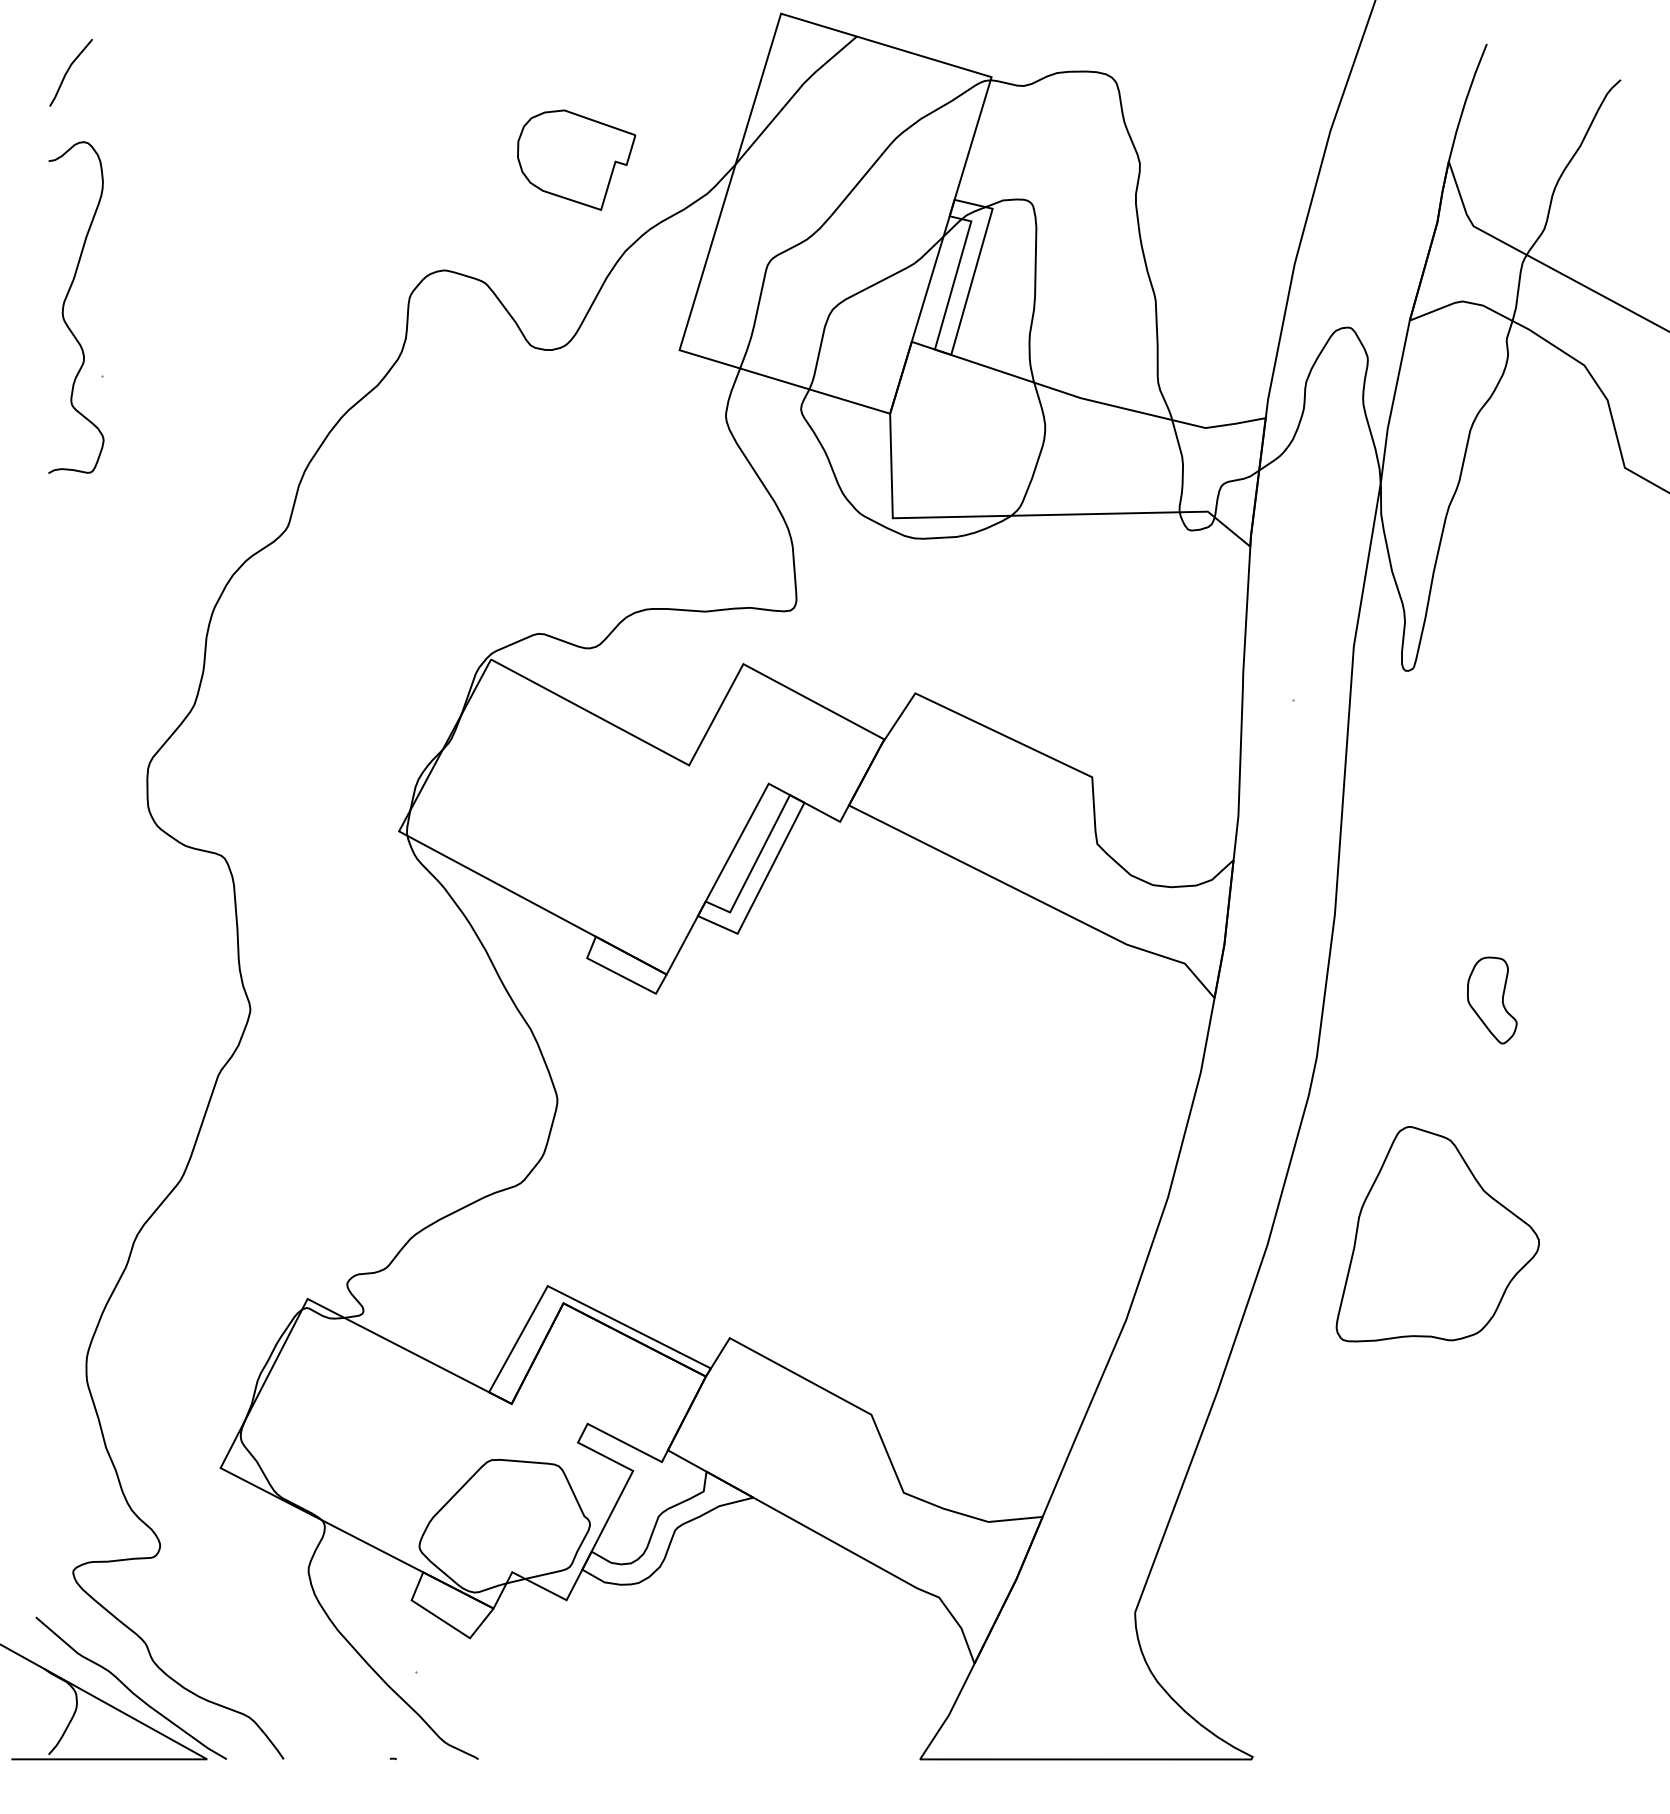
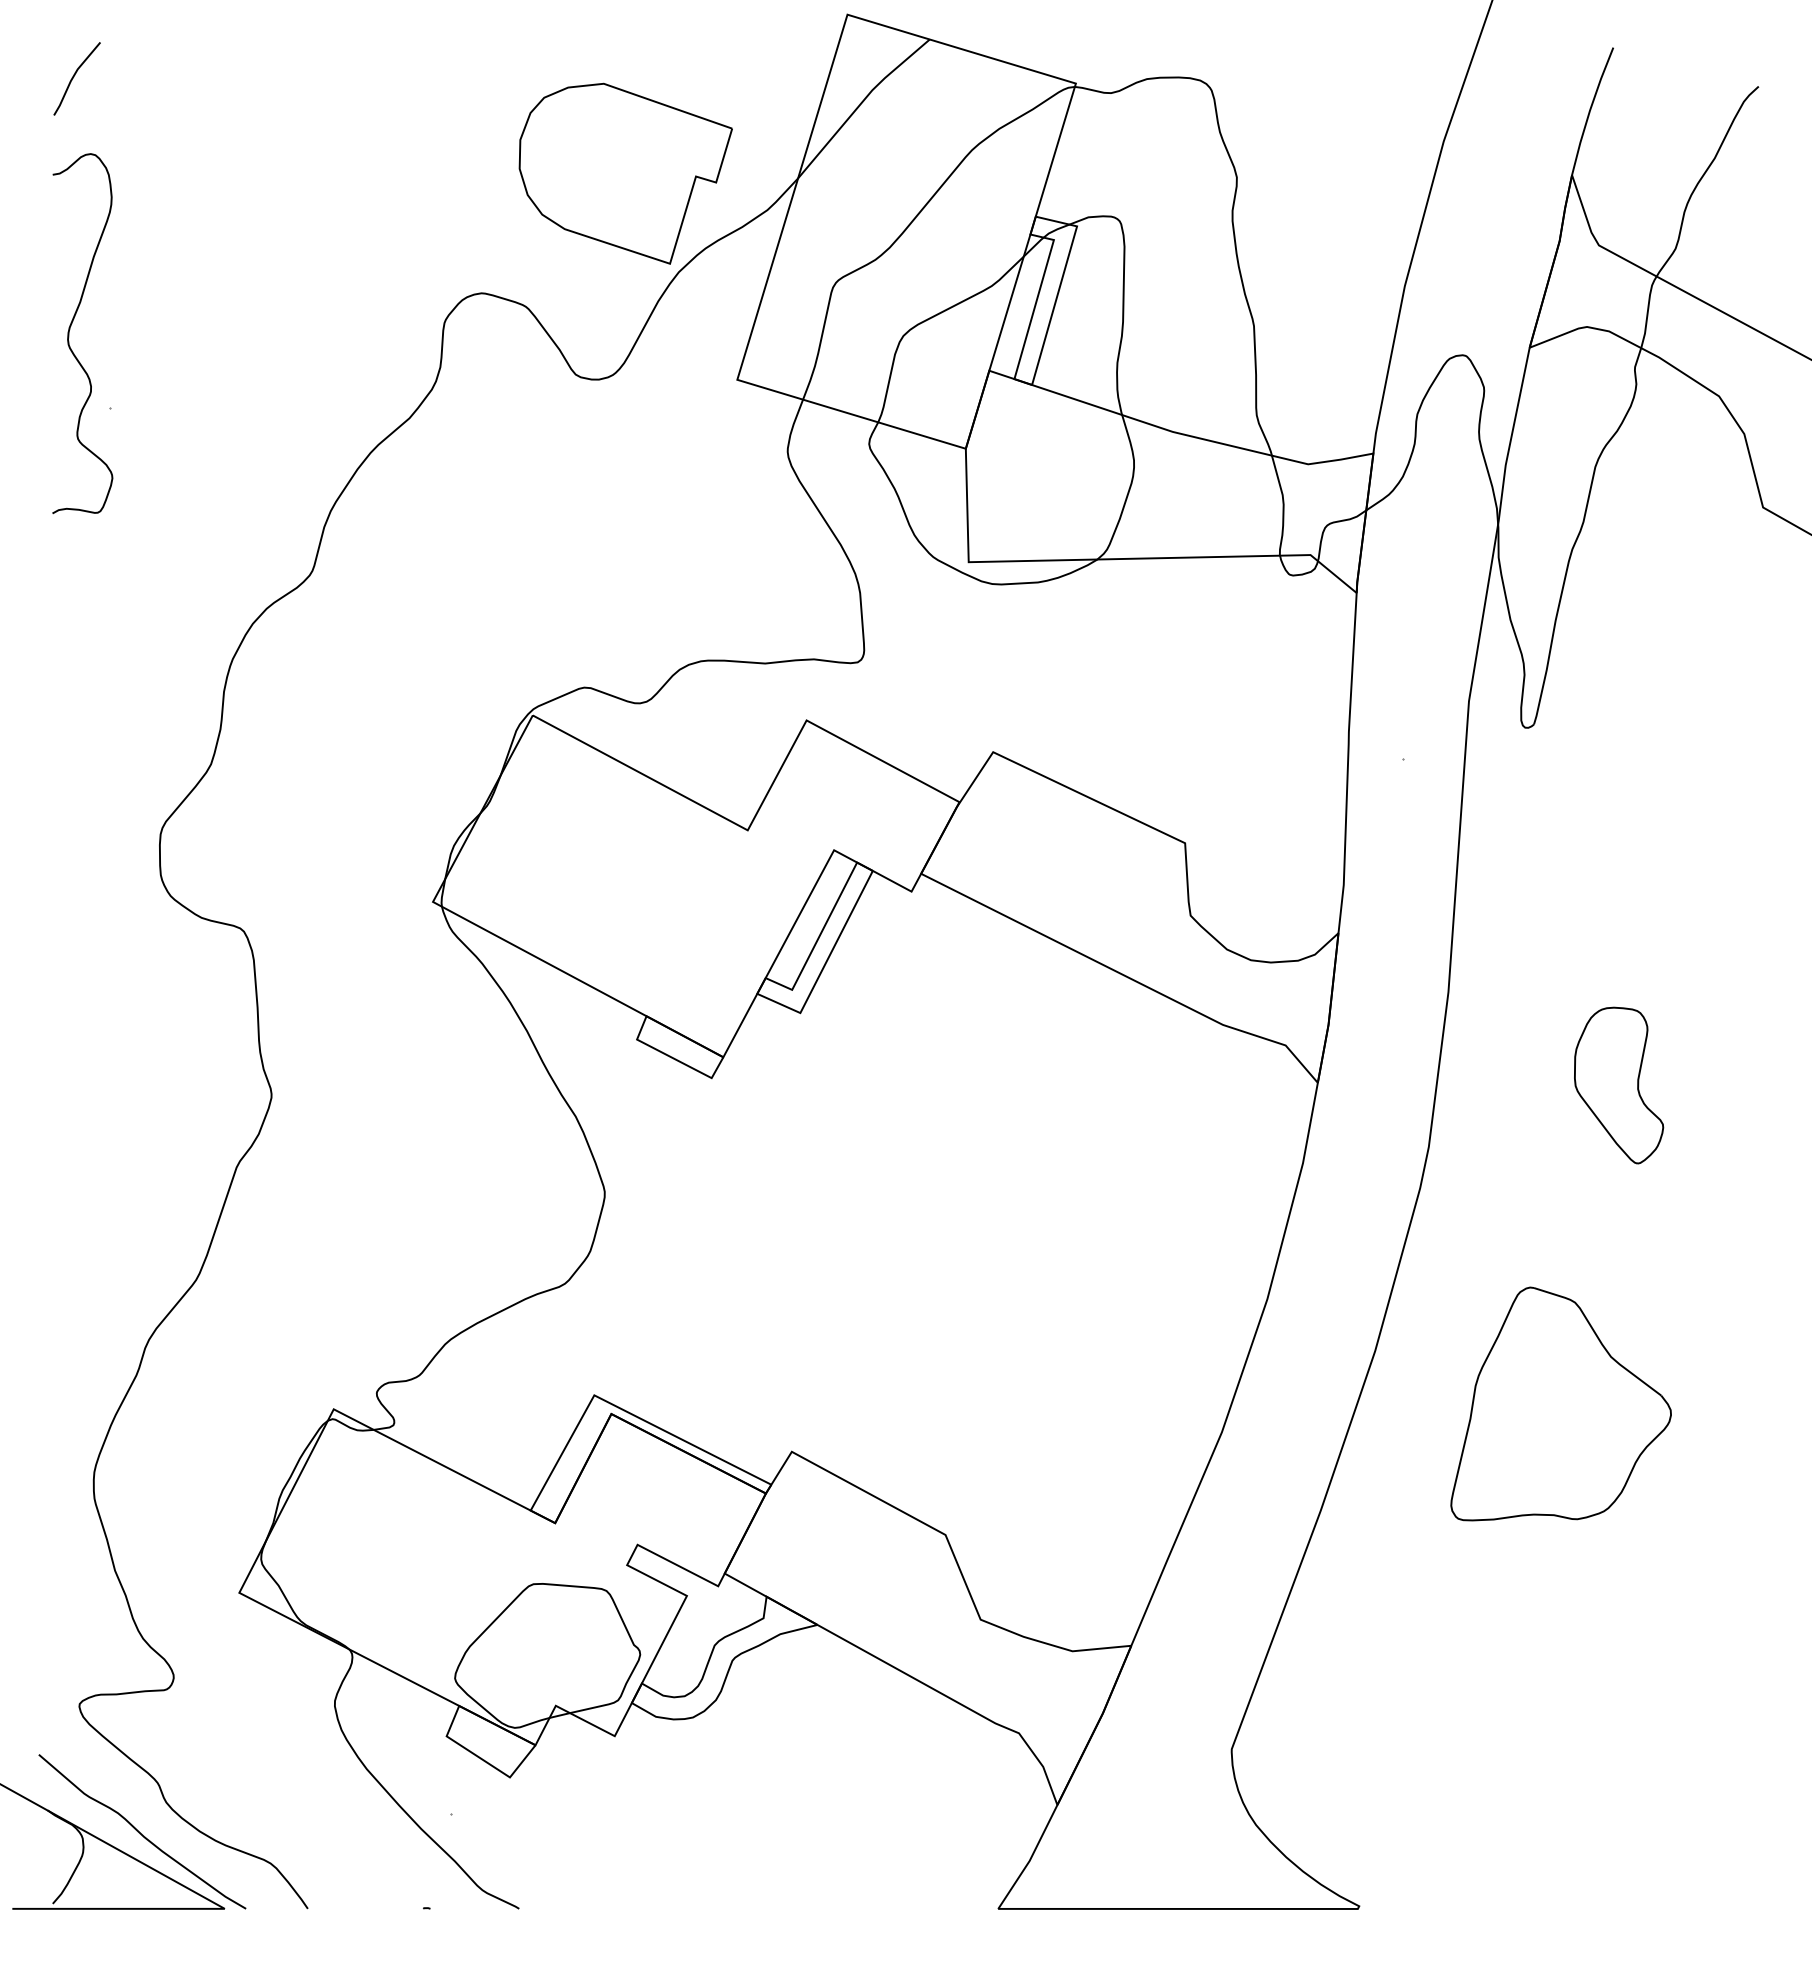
part: (576, 160) -> (625, 173), size x1.67
part: (1492, 1000) -> (1619, 1085), size x1.67
part: (1437, 1233) -> (1560, 1403), moved

